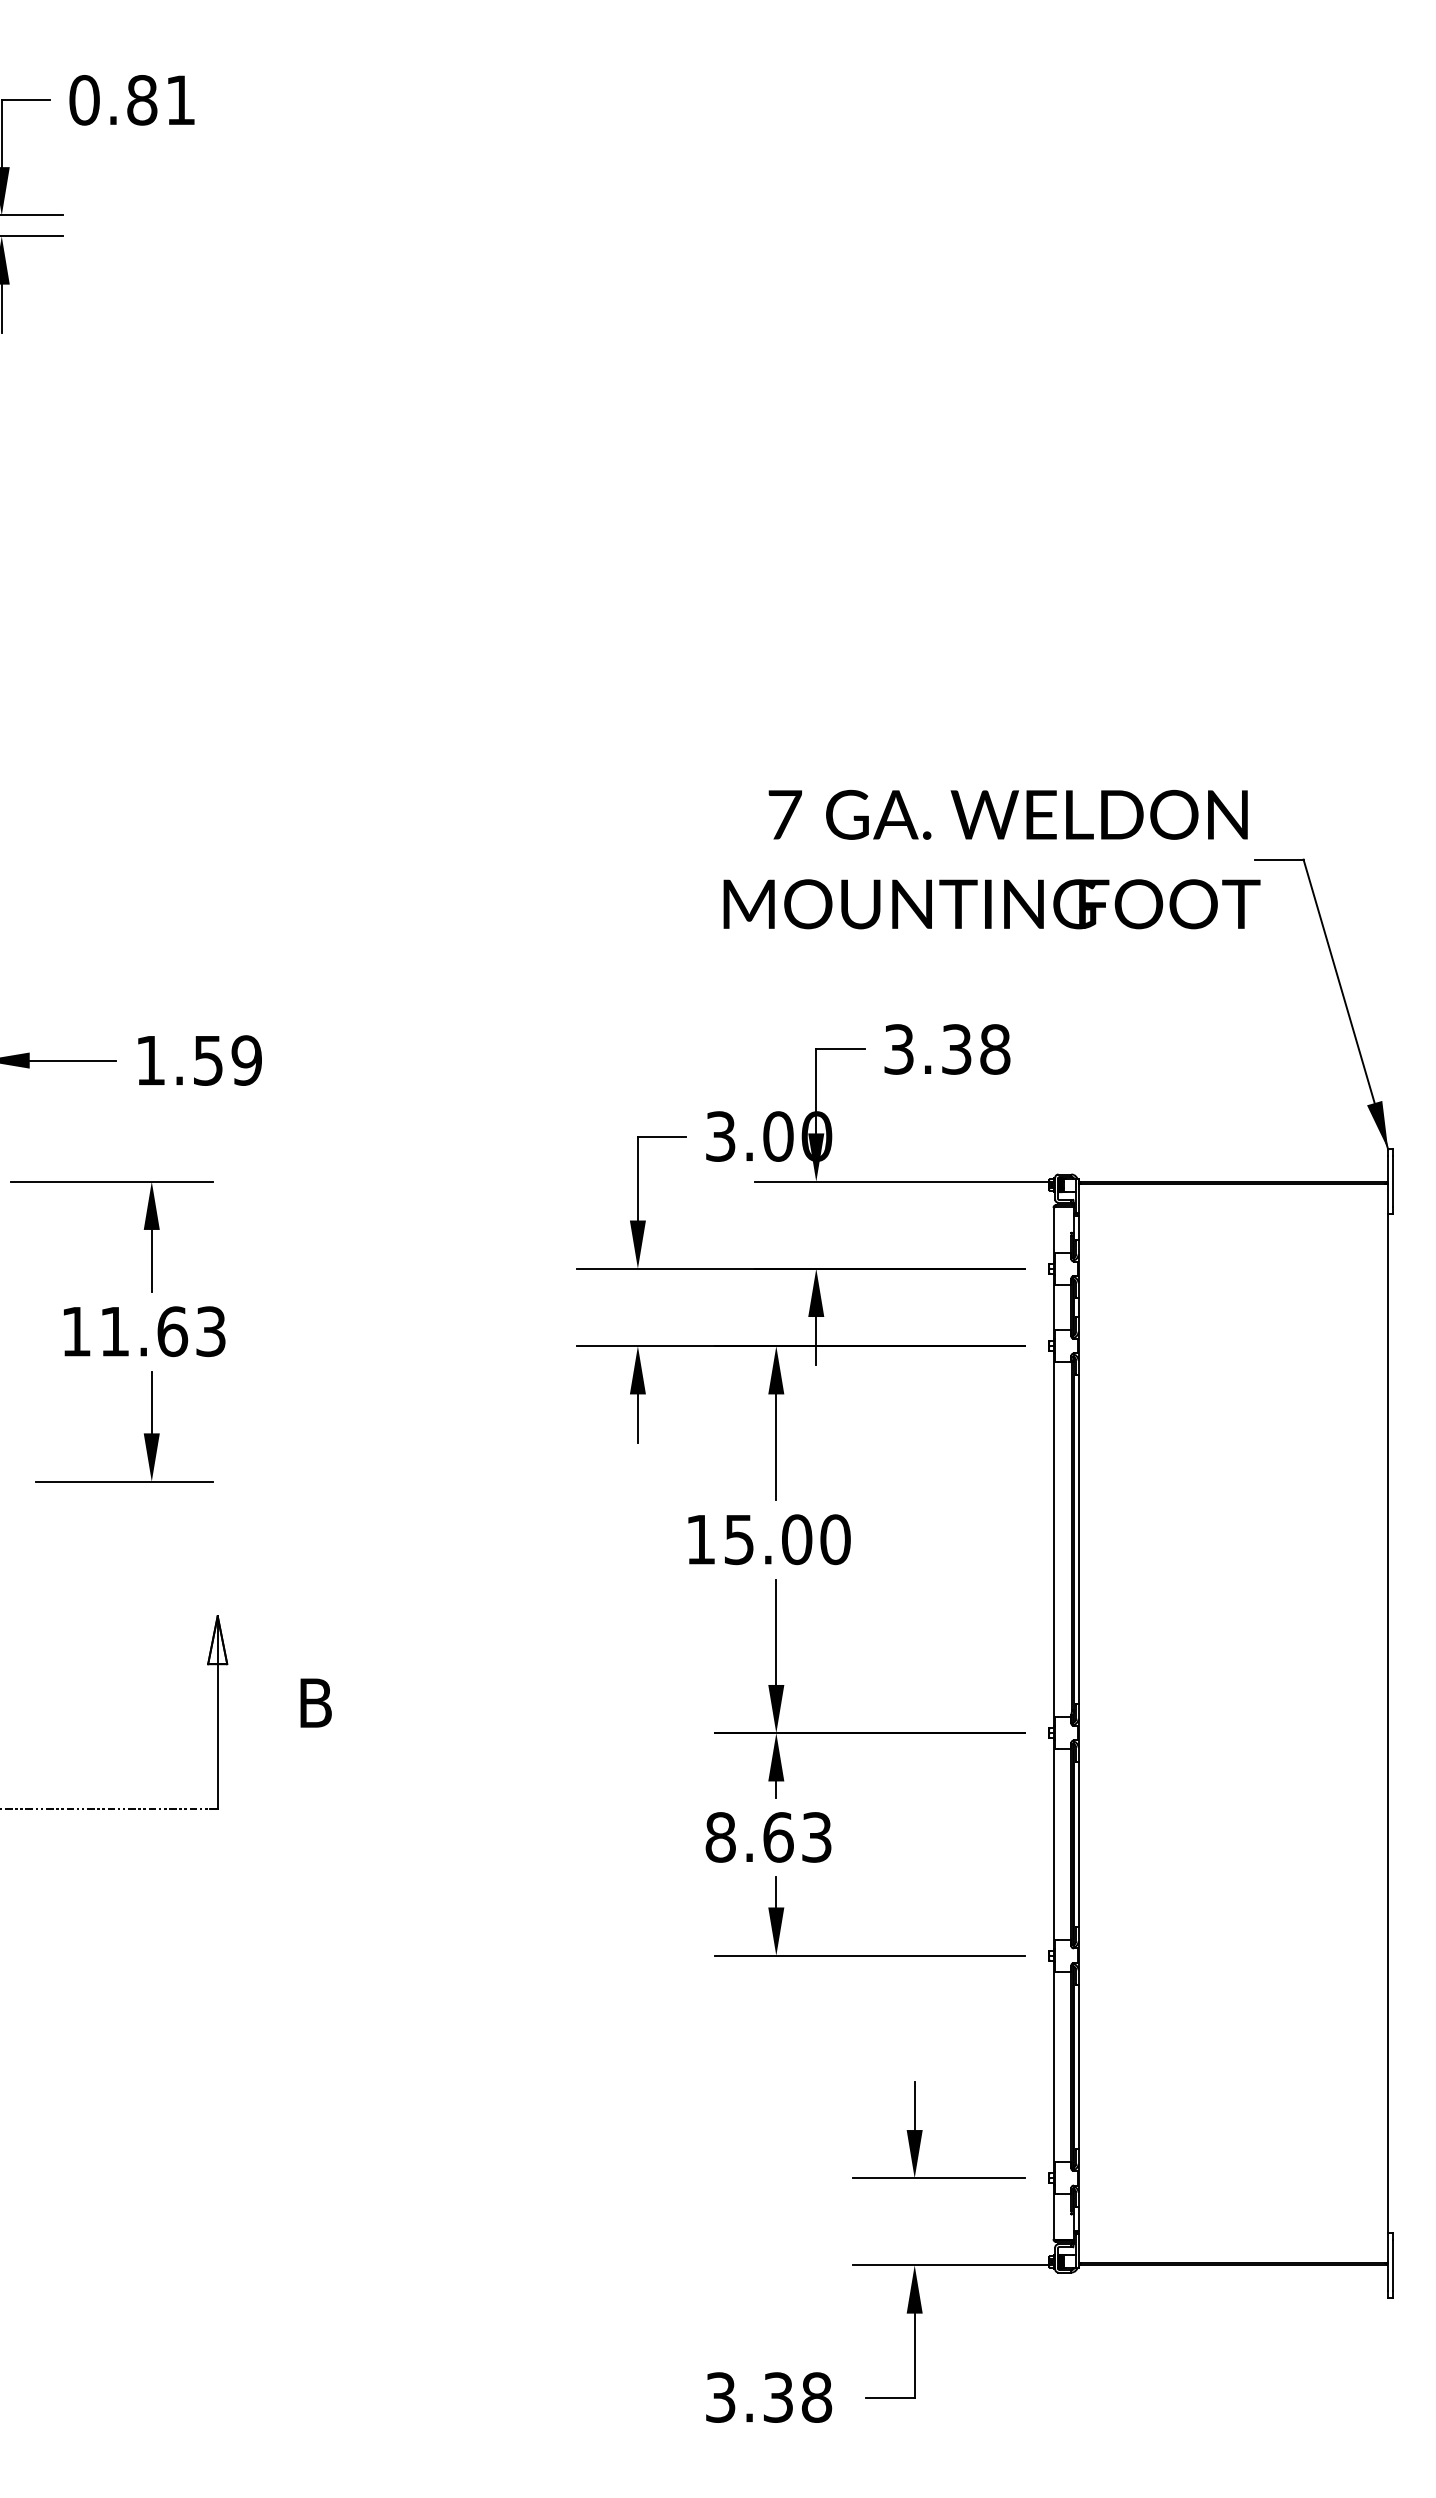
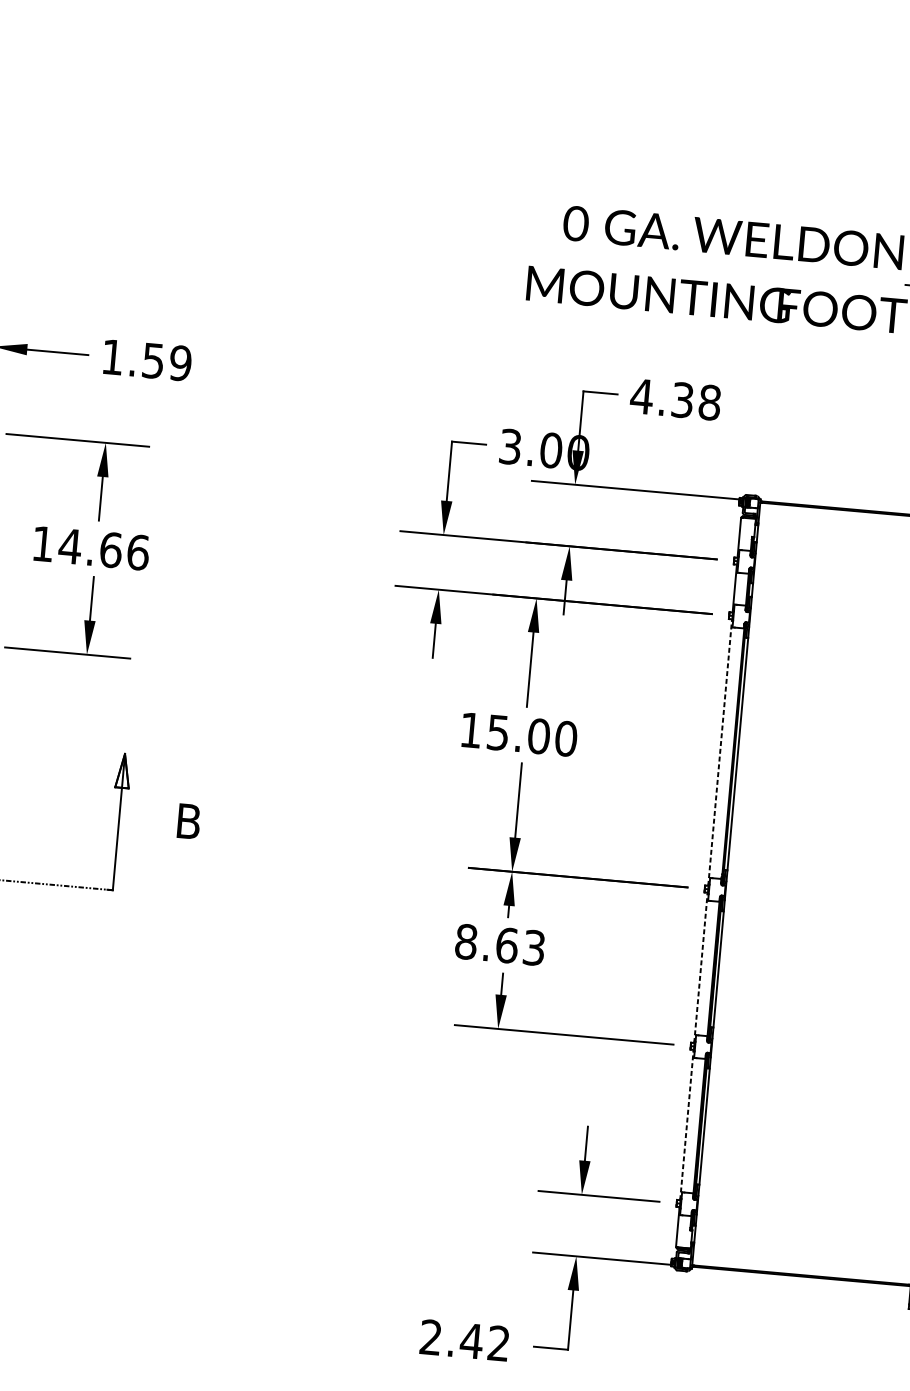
text: (784, 814) -> (575, 223), 7 -> 0
text: (898, 1049) -> (641, 396), 3.38 -> 4.38
text: (162, 1331) -> (103, 549), 11.63 -> 14.66
line: (1053, 1539) -> (720, 752), solid -> dashed
line: (1053, 1843) -> (701, 967), solid -> dashed
line: (1053, 2066) -> (686, 1124), solid -> dashed
text: (769, 2397) -> (465, 1340), 3.38 -> 2.42

